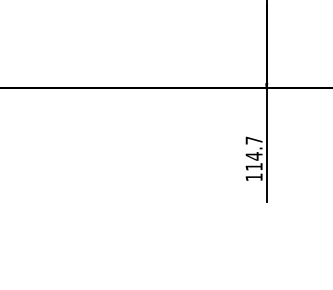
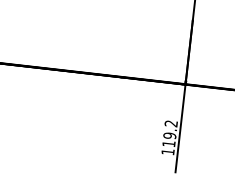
text: (253, 148) -> (170, 129), 114.7 -> 119.2

